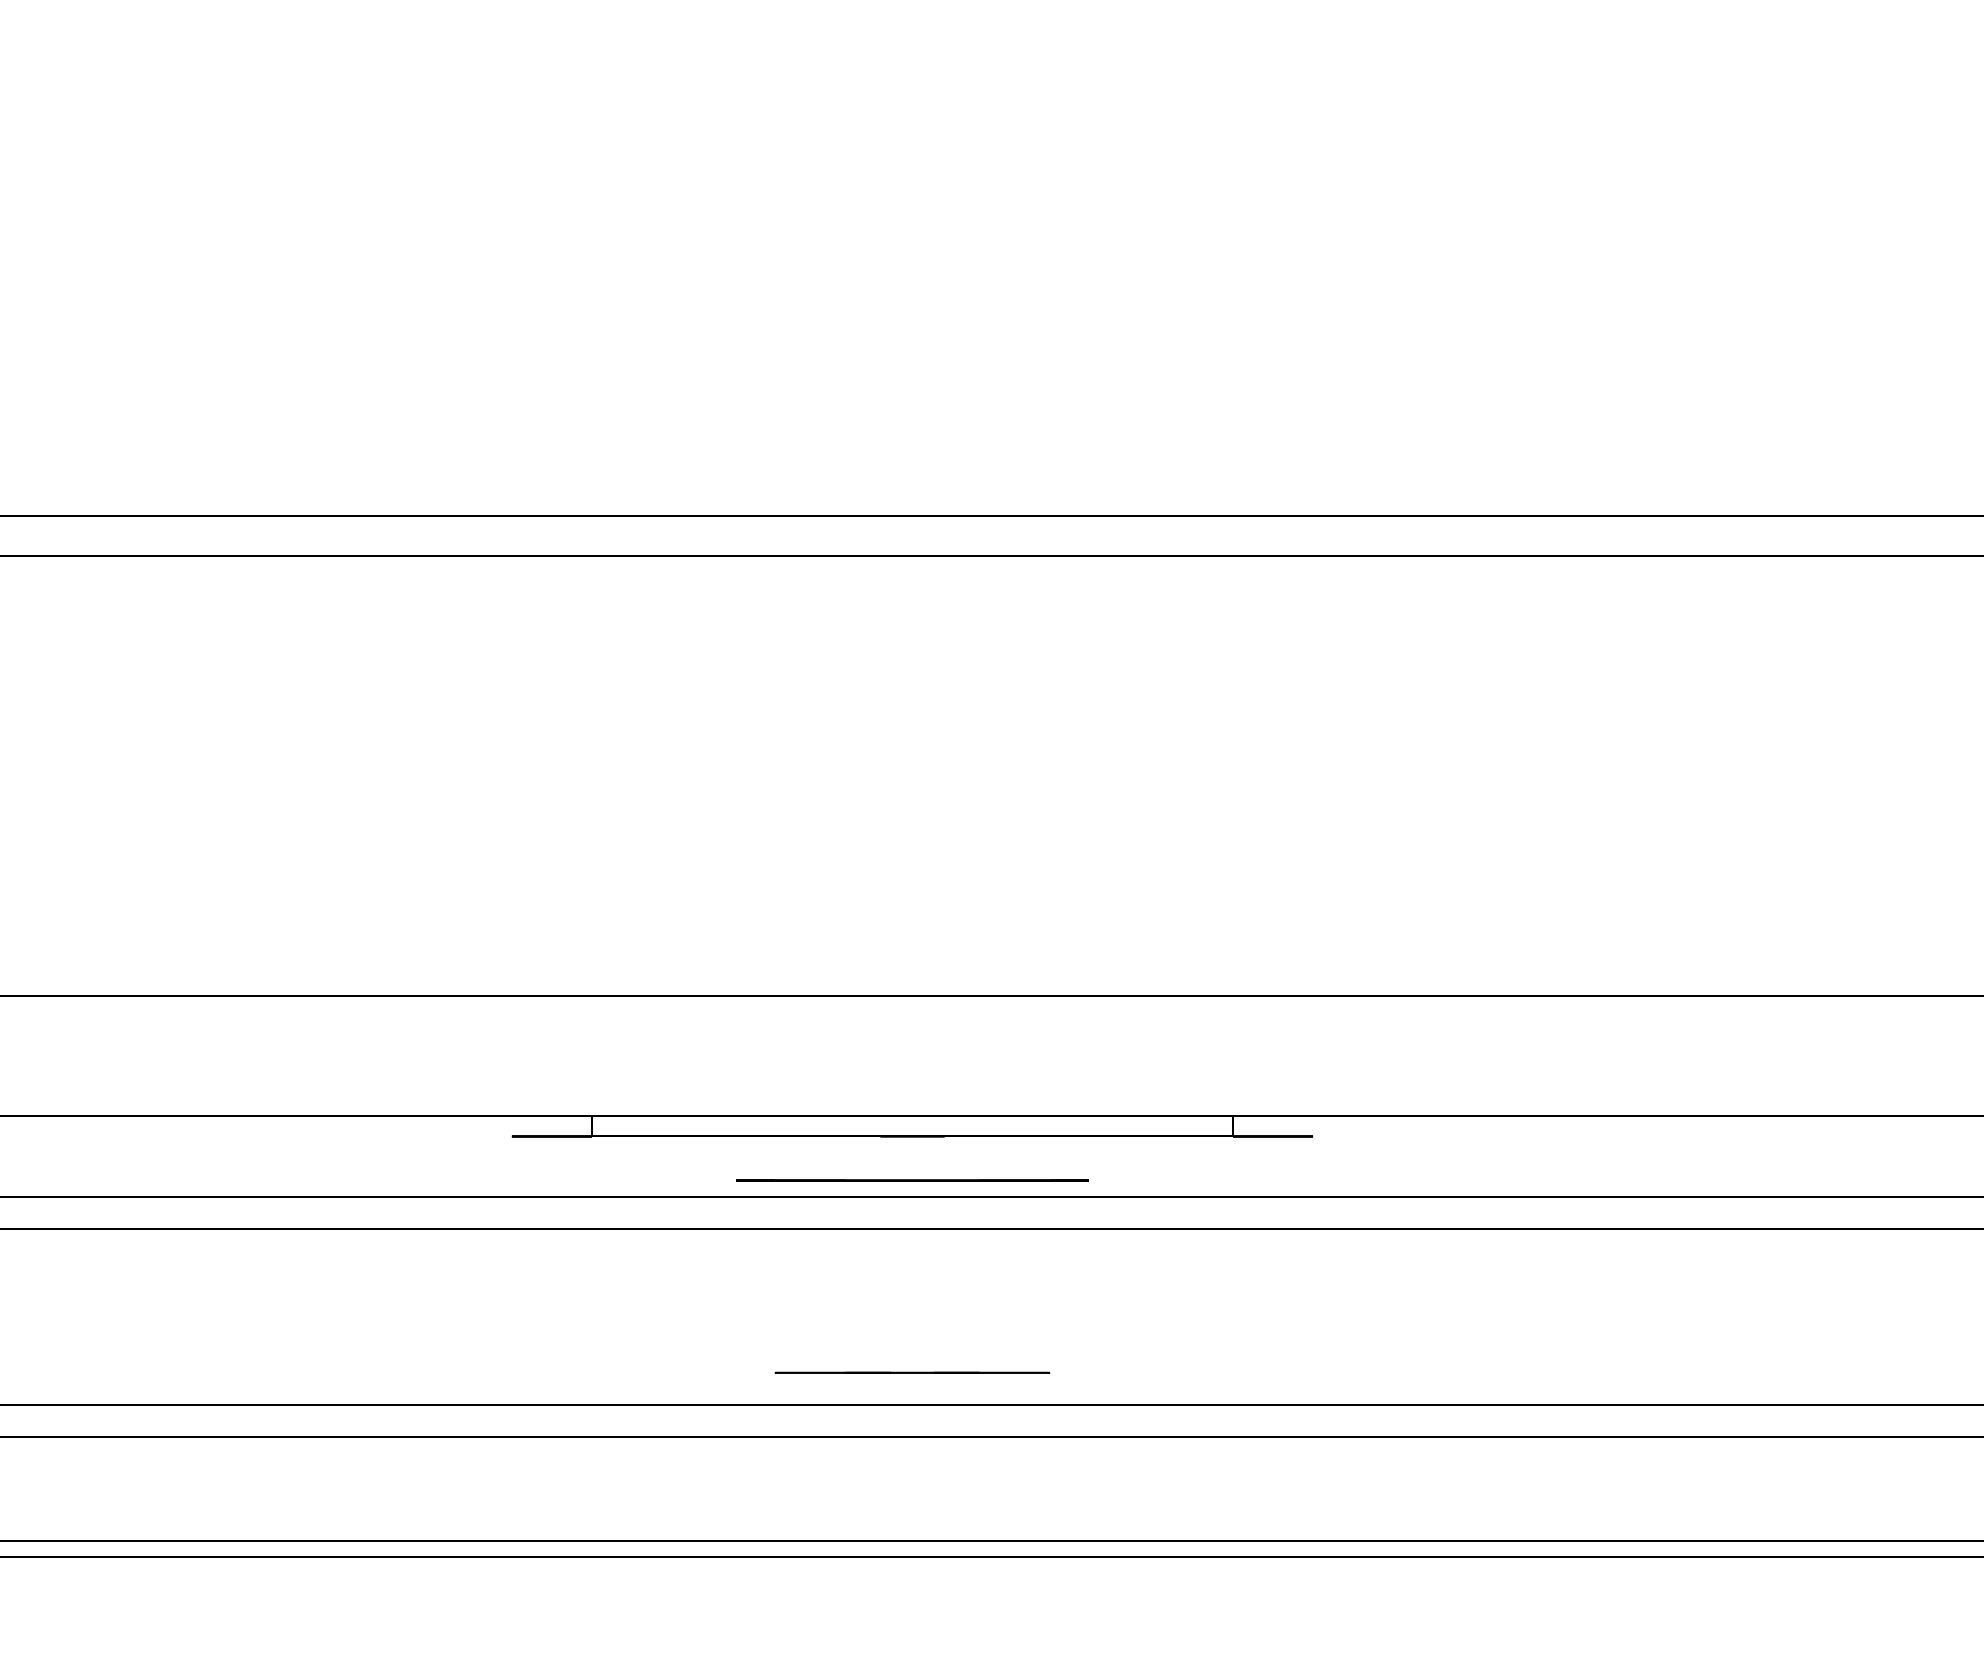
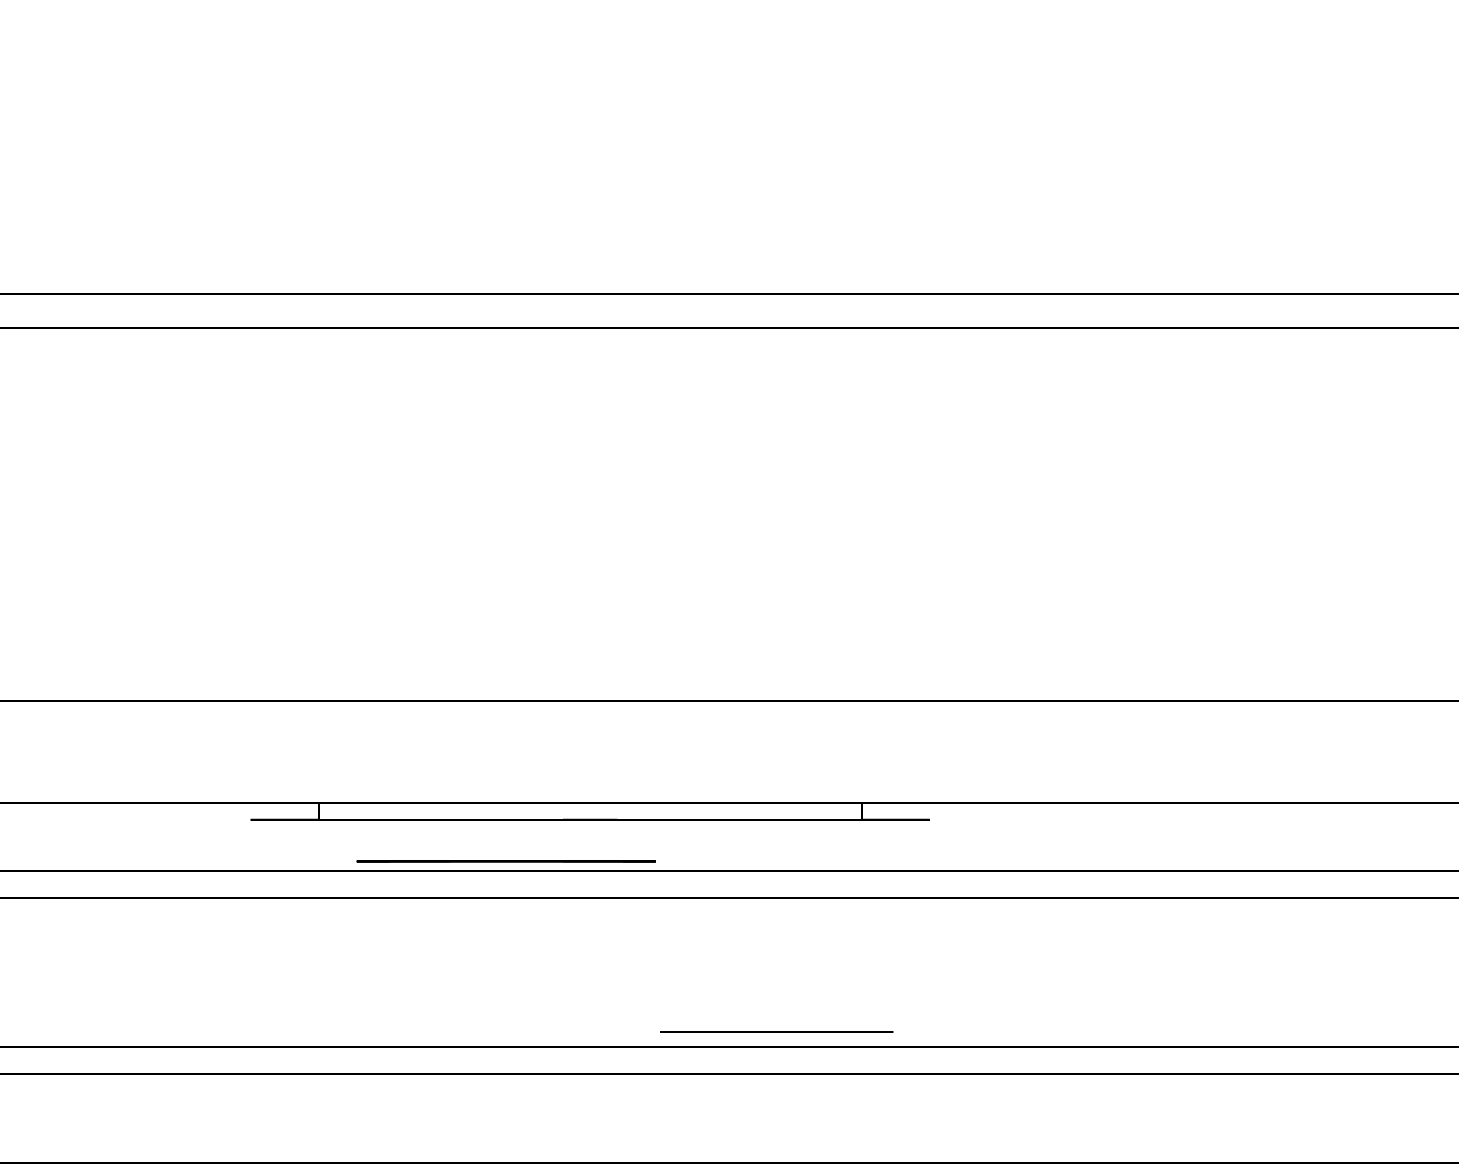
line: (912, 1180) -> (506, 861), moved
line: (912, 1372) -> (776, 1031), moved

